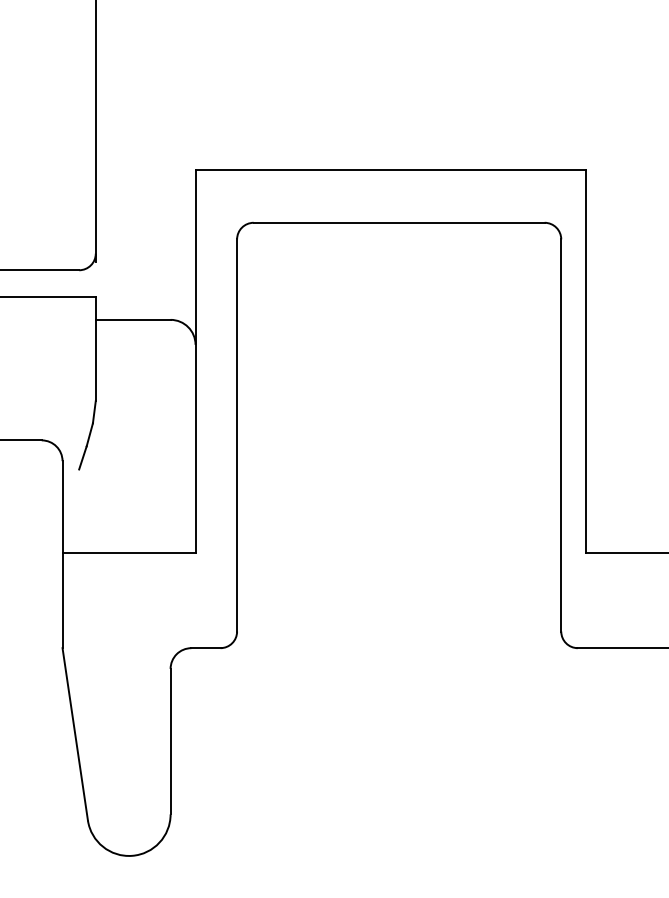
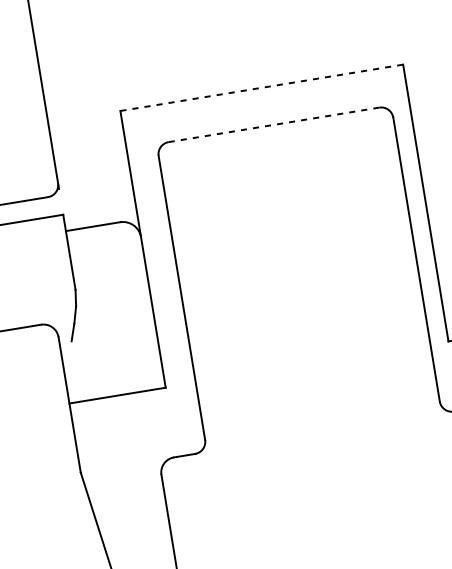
line: (391, 170) -> (262, 87), solid -> dashed
line: (398, 222) -> (273, 124), solid -> dashed

